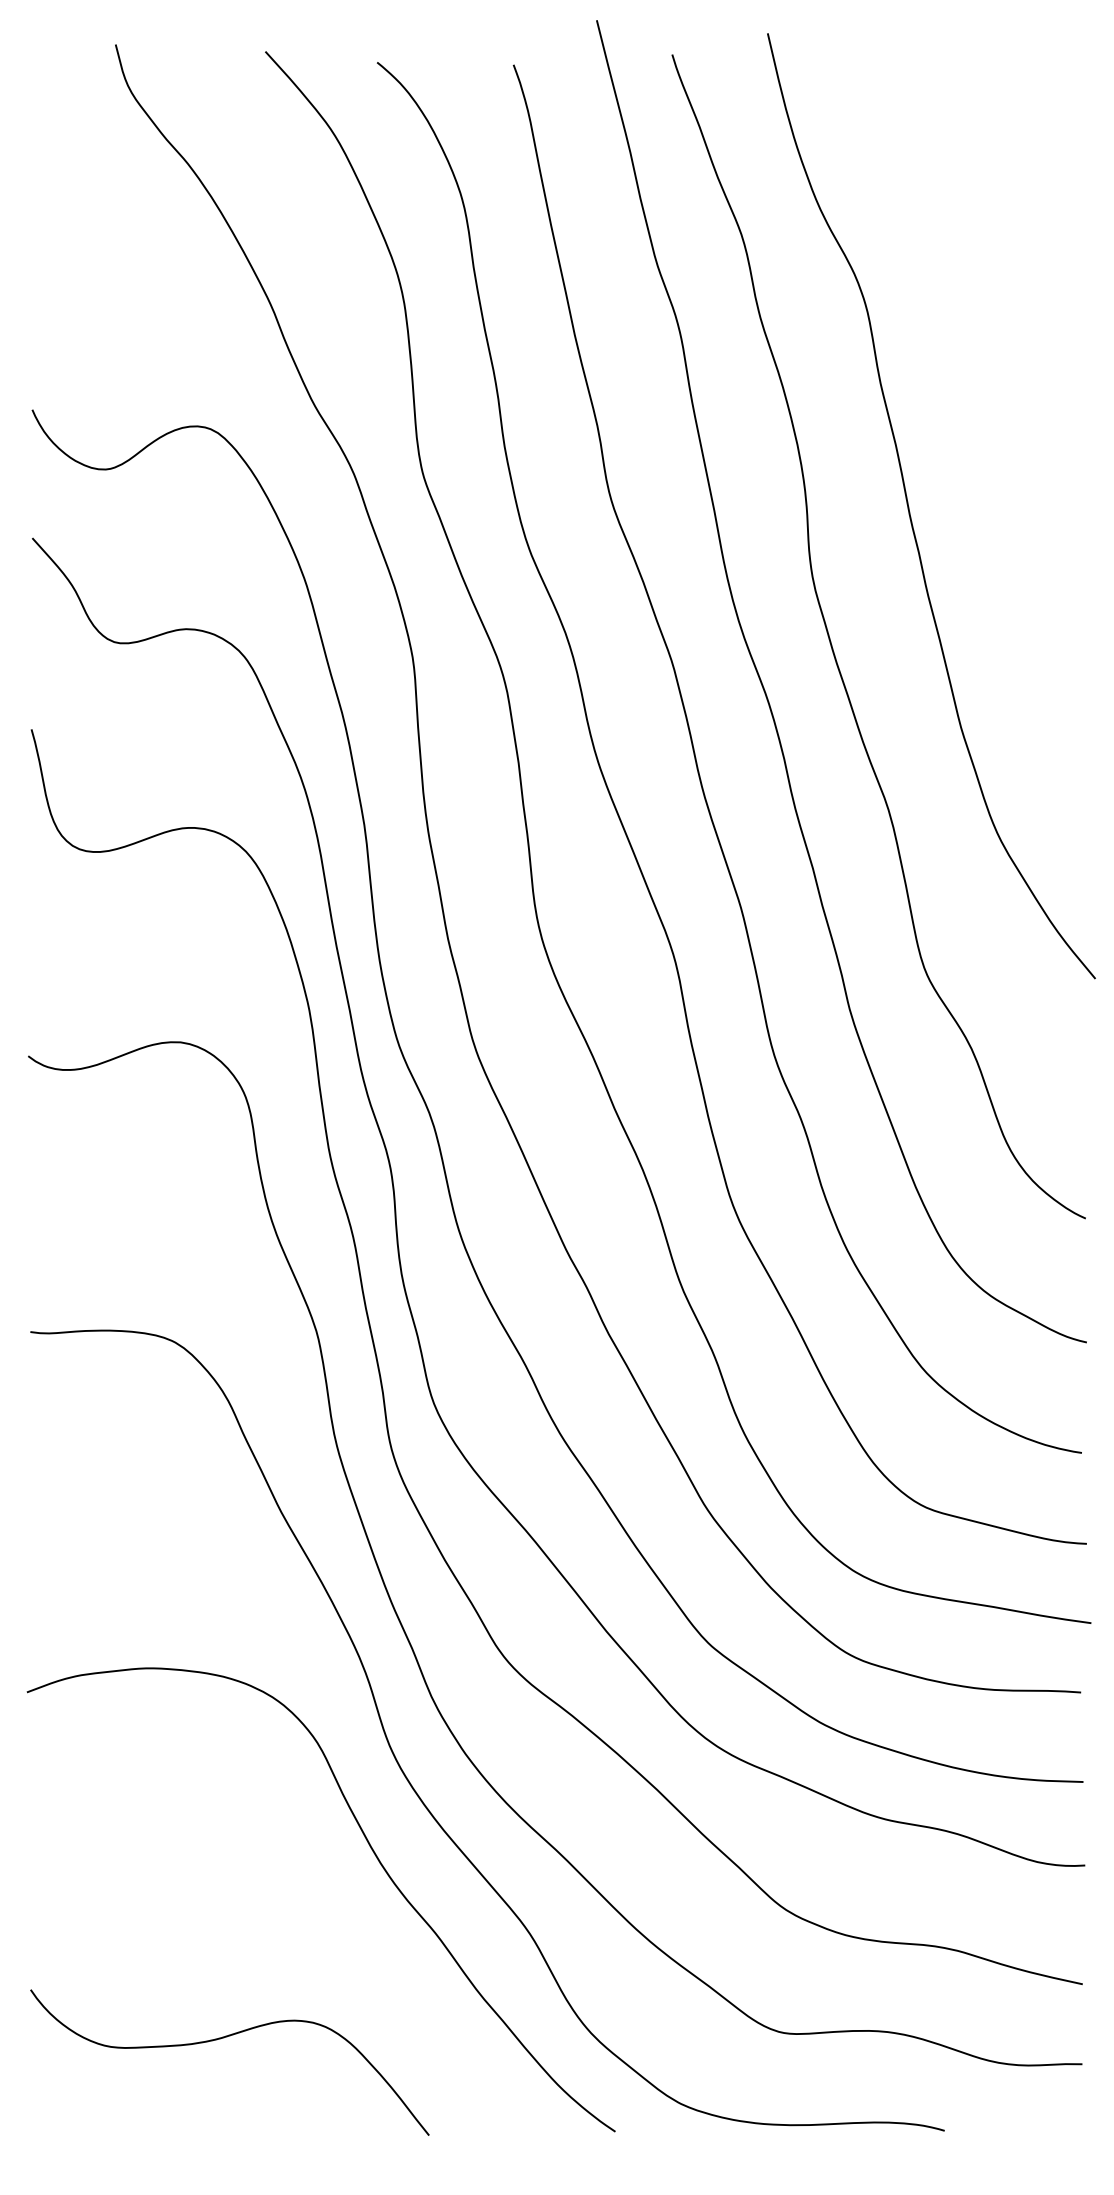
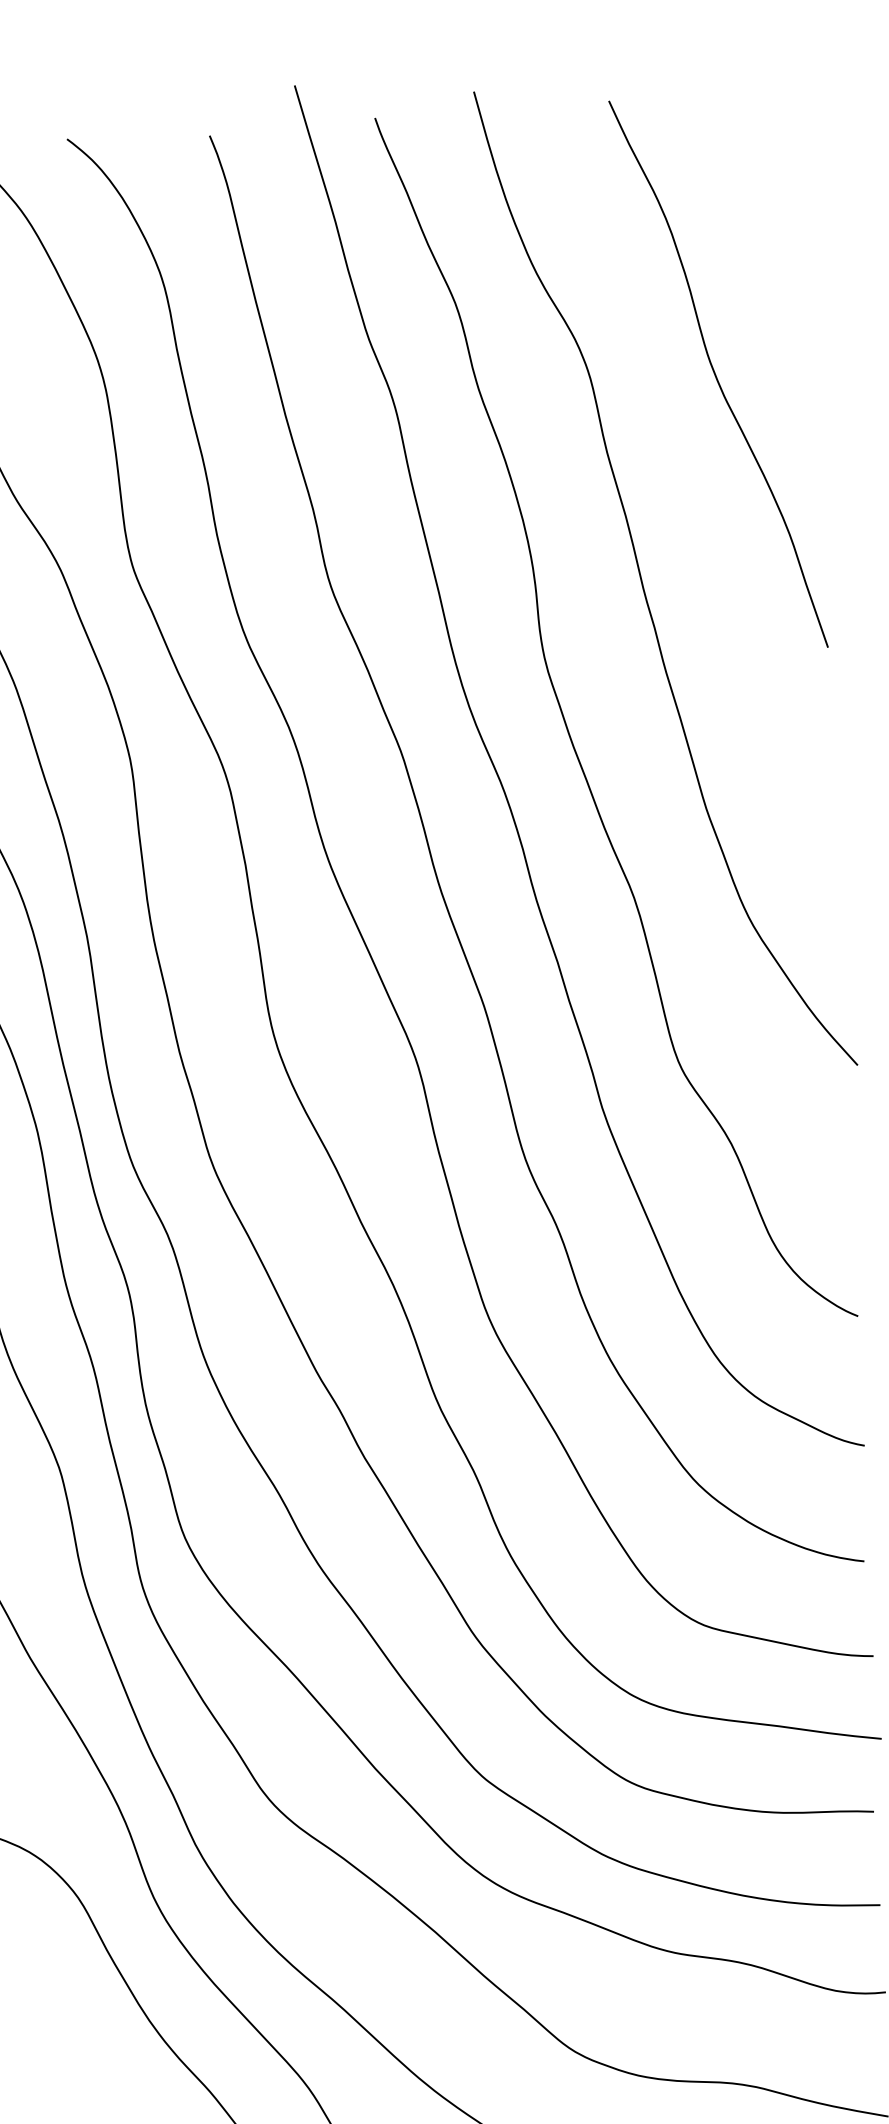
curve: (987, 312) -> (715, 373), added

